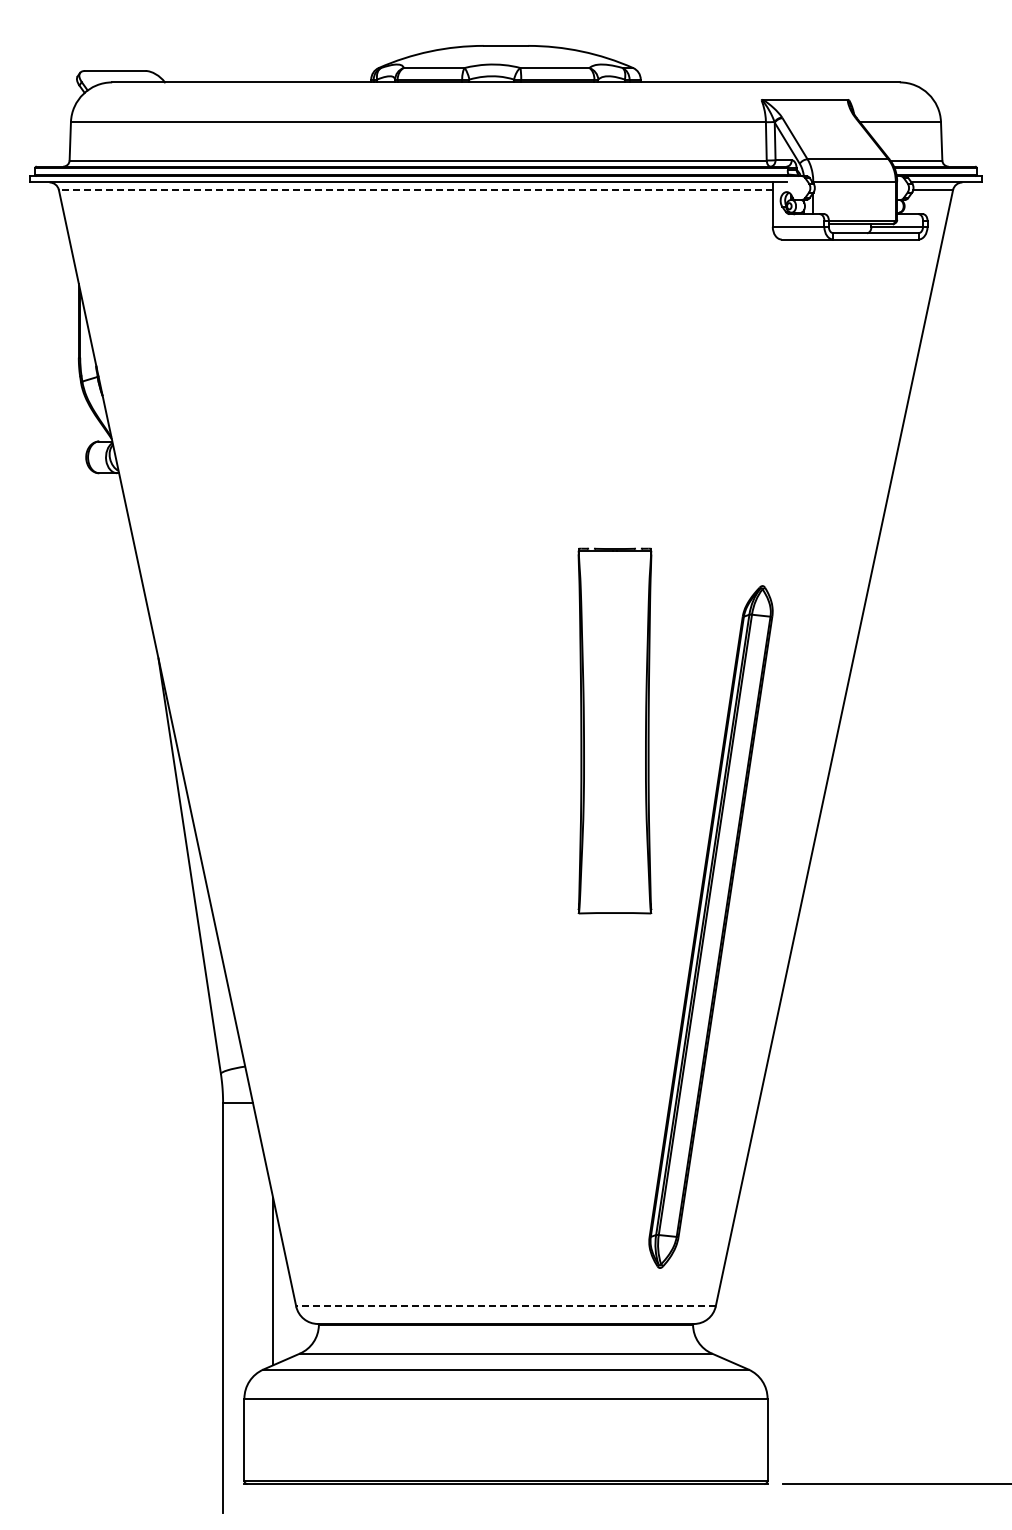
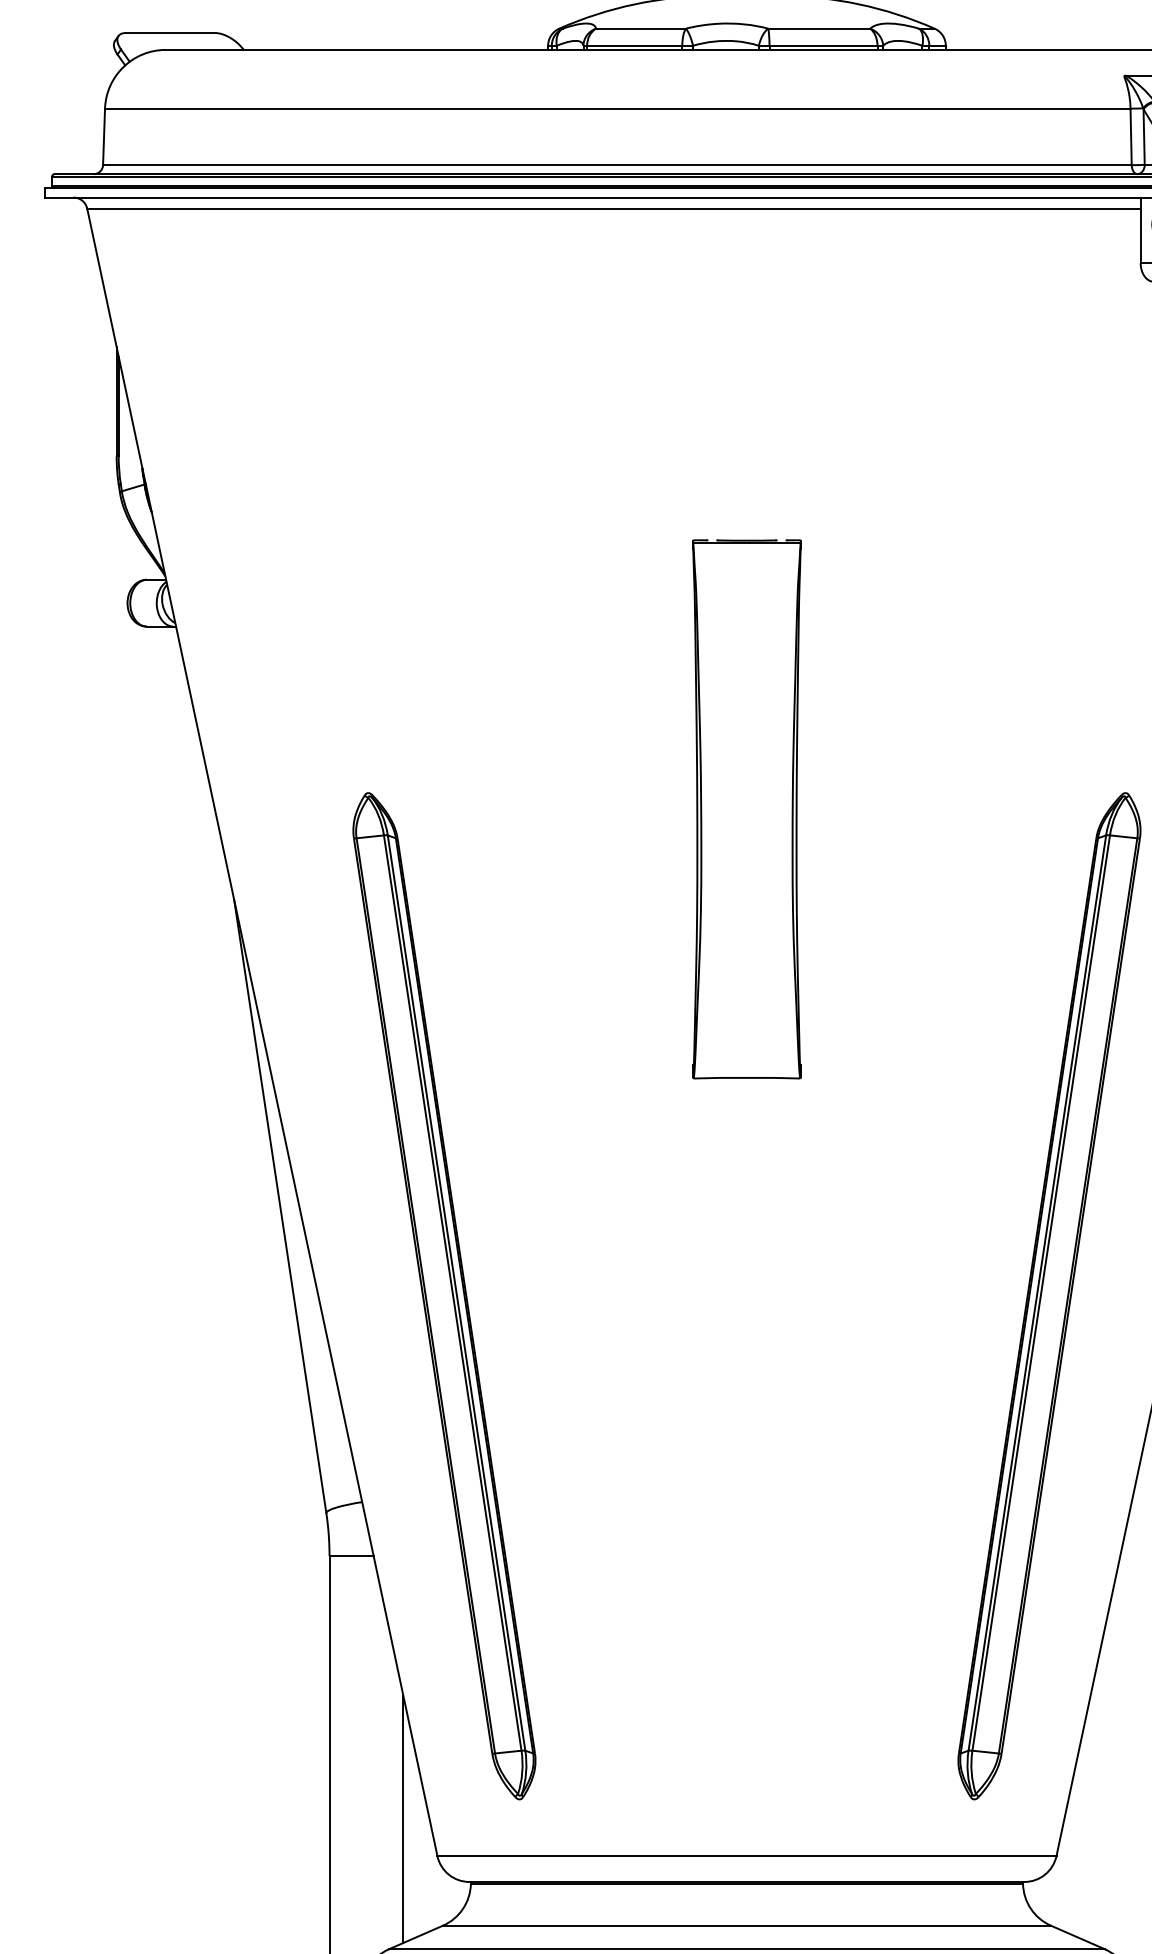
line: (415, 190) -> (613, 209), dashed -> solid
part: (614, 730) -> (746, 808), moved
part: (300, 926) -> (443, 1295), added
line: (505, 1306) -> (746, 1856), dashed -> solid

